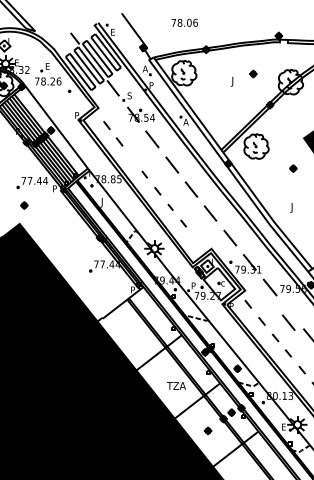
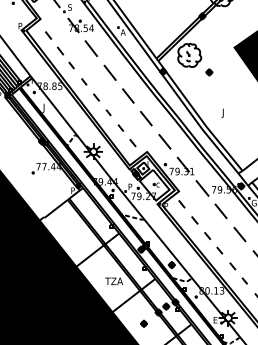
line: (131, 157) -> (71, 65), added
part: (293, 168) -> (209, 72), moved
line: (196, 239) -> (133, 143), added
line: (288, 322) -> (220, 211), moved

